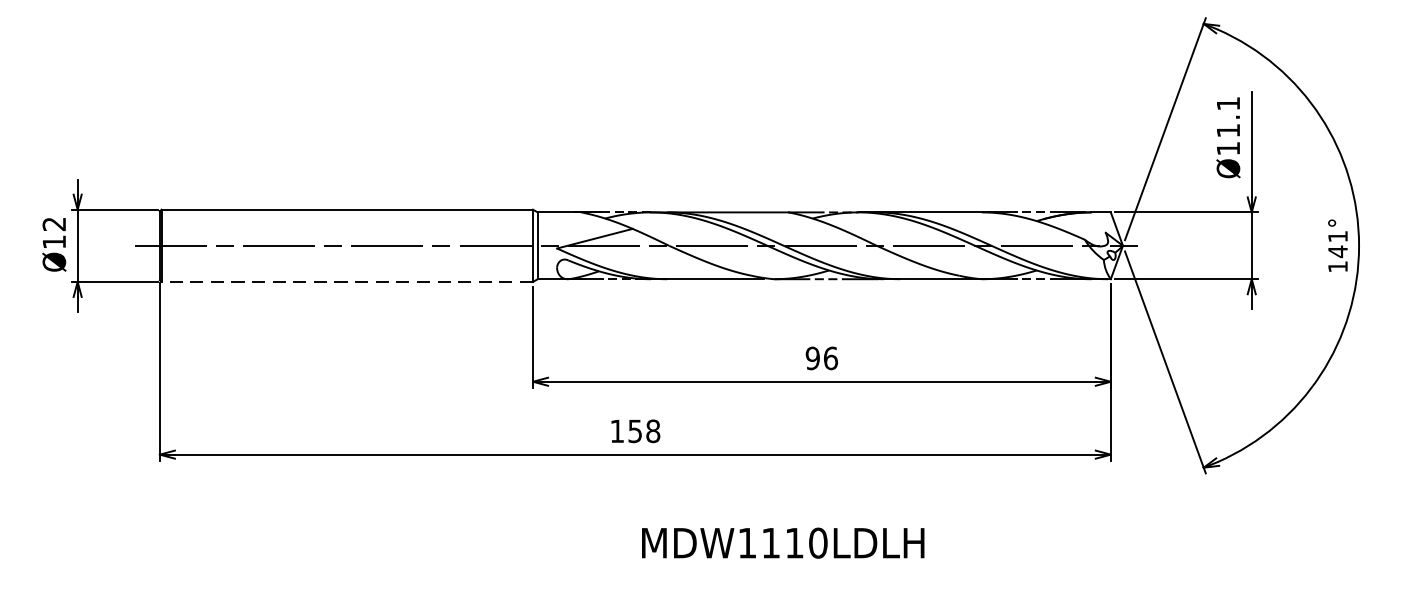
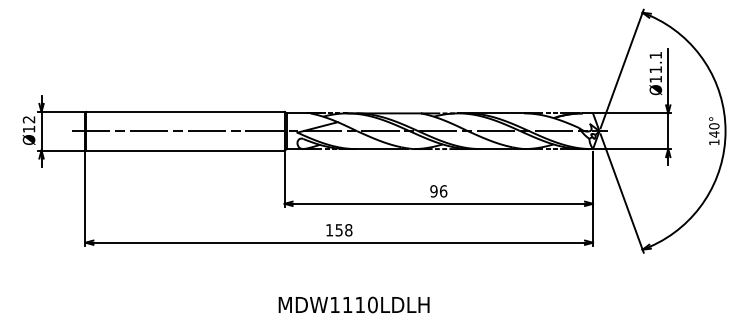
text: (1338, 236) -> (714, 126), 141° -> 140°
line: (347, 281) -> (185, 150), dashed -> solid
text: (781, 542) -> (353, 304), moved

